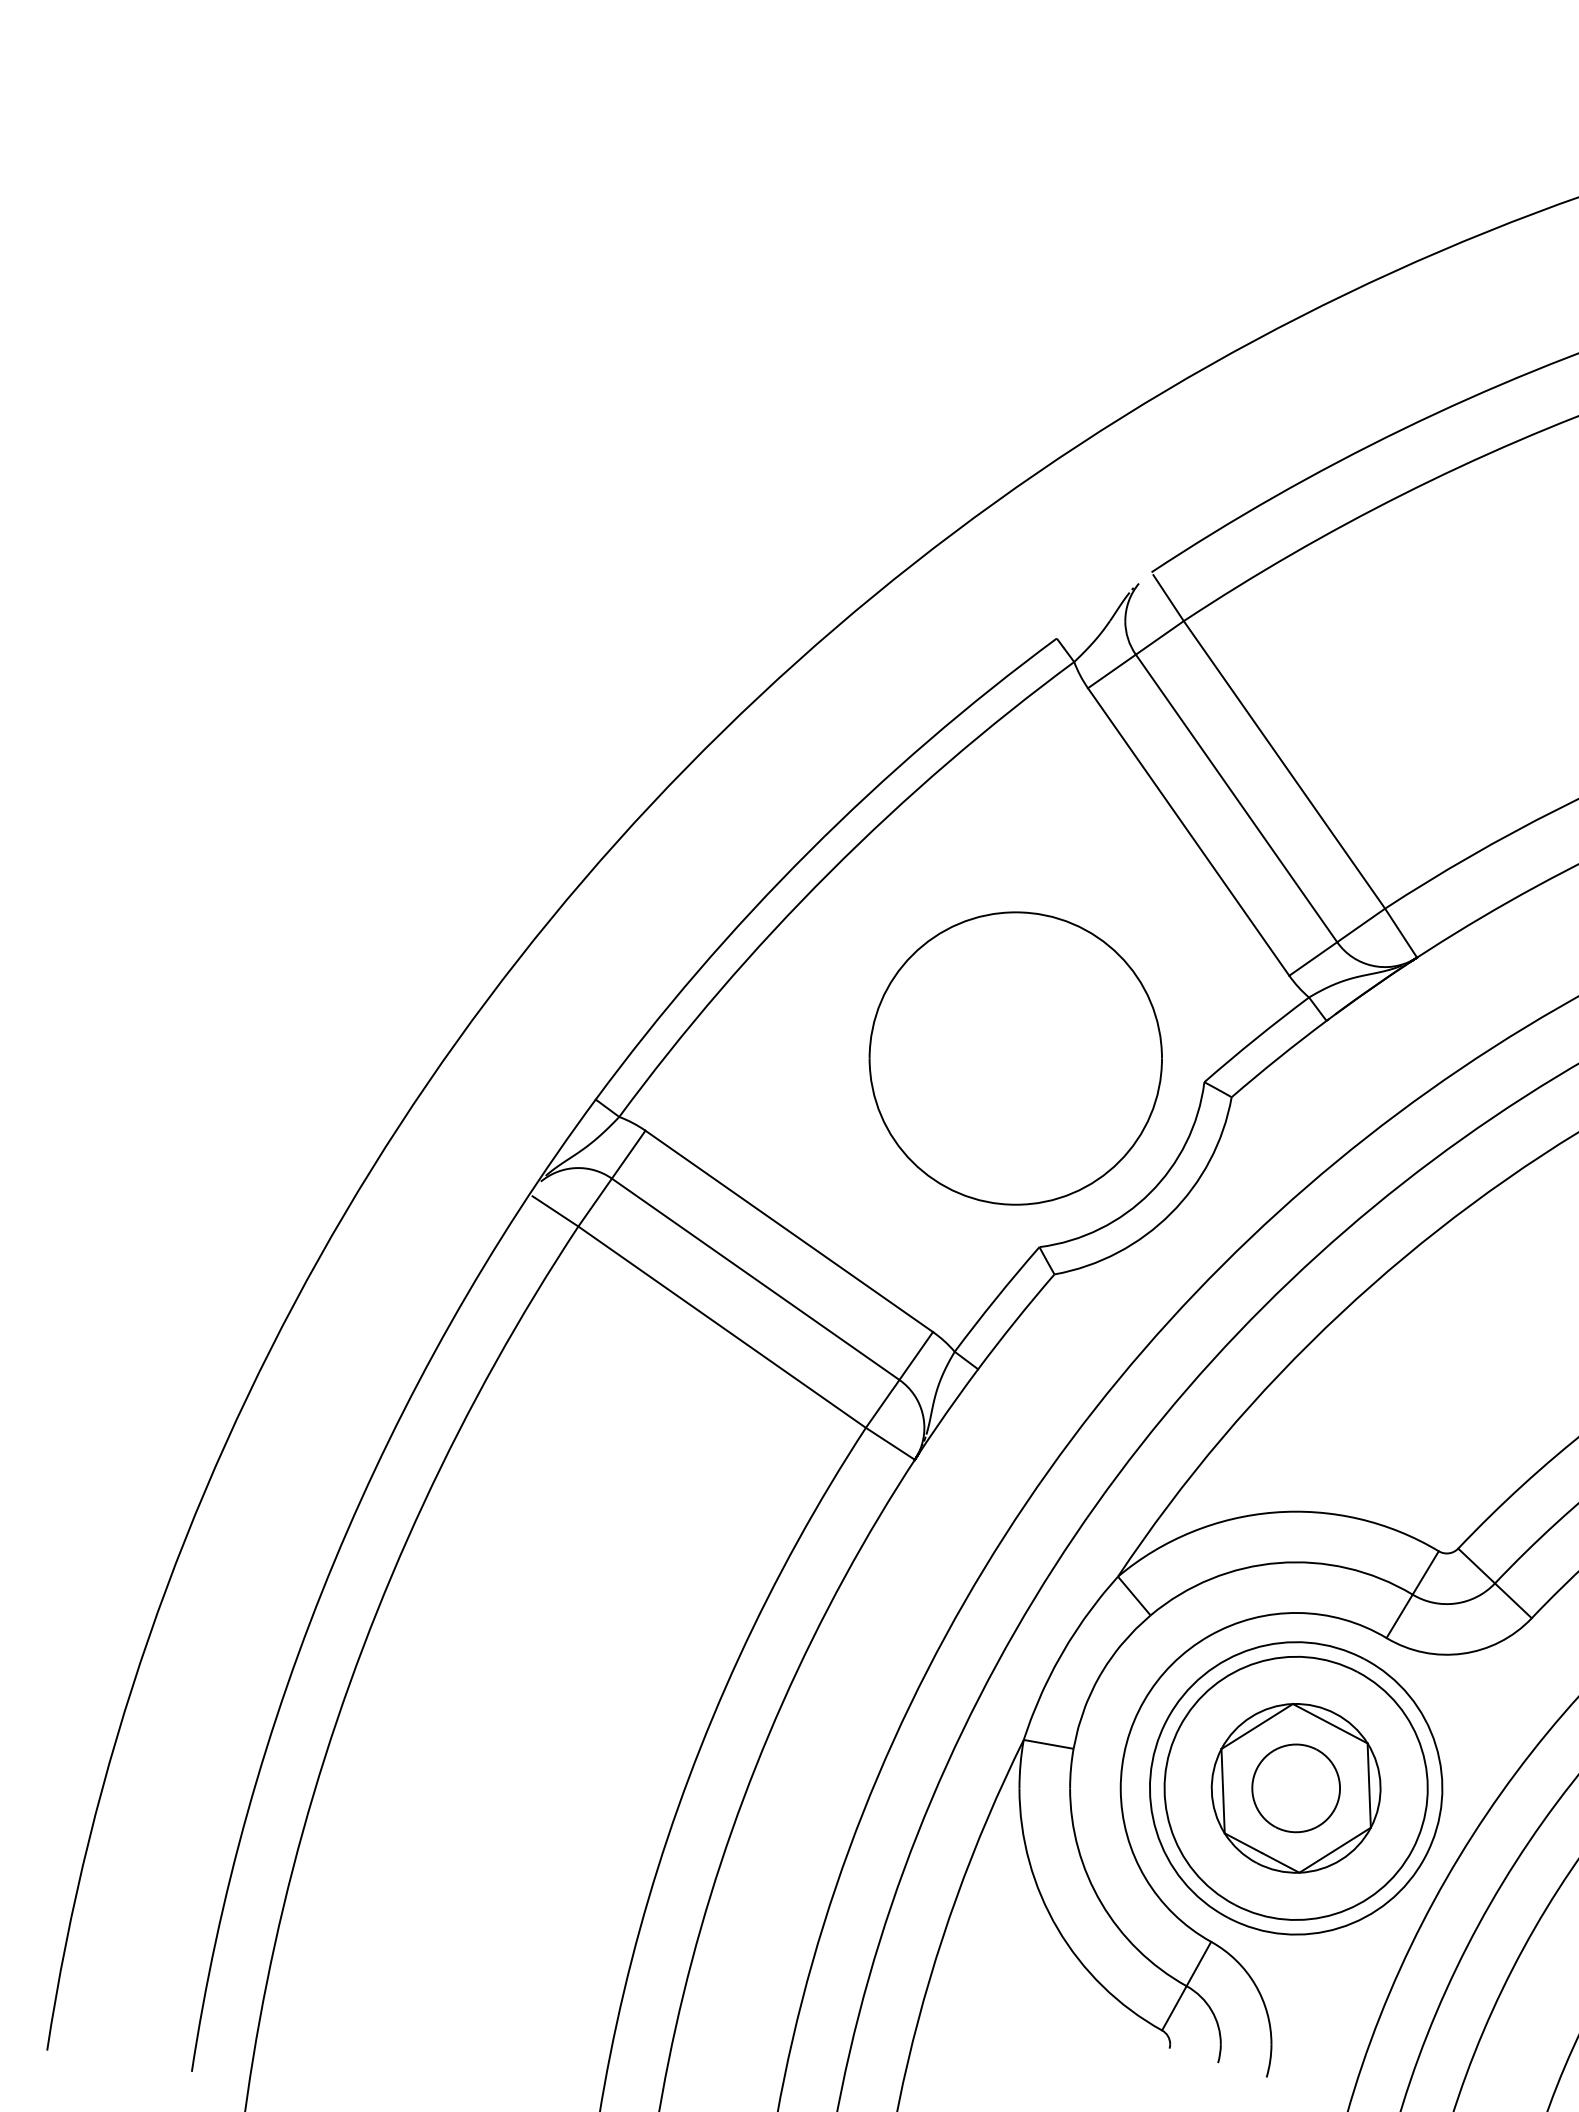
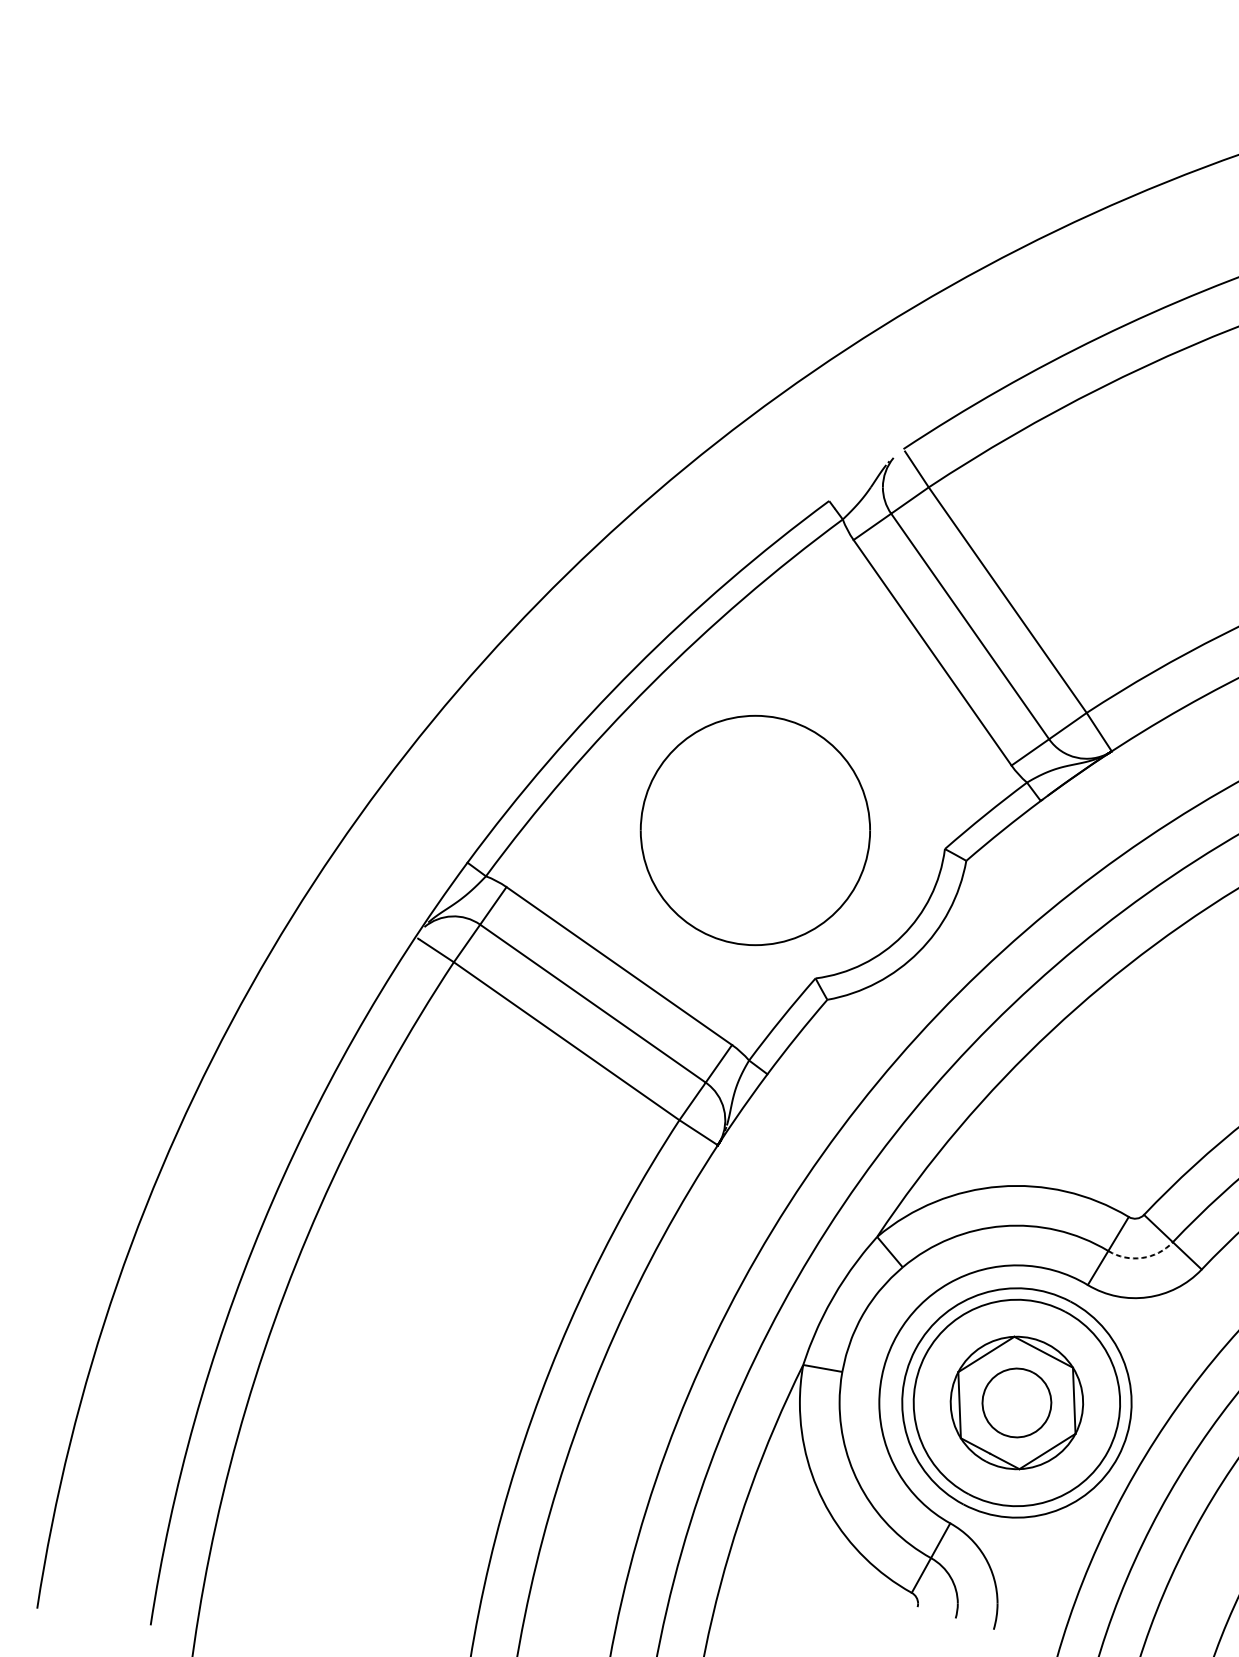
part: (1015, 1058) -> (755, 830), moved
arc: (1455, 1603) -> (1141, 1257), solid -> dashed

